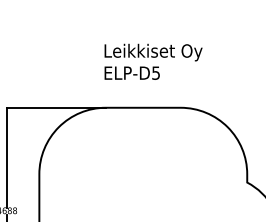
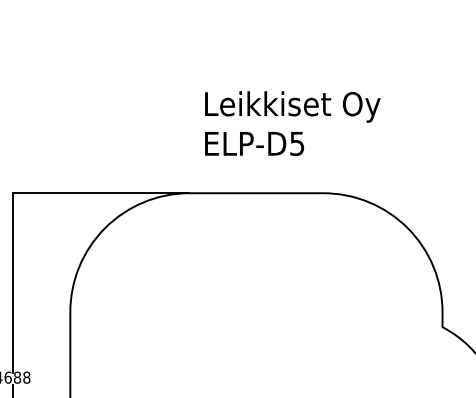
text: (153, 61) -> (292, 122), moved

